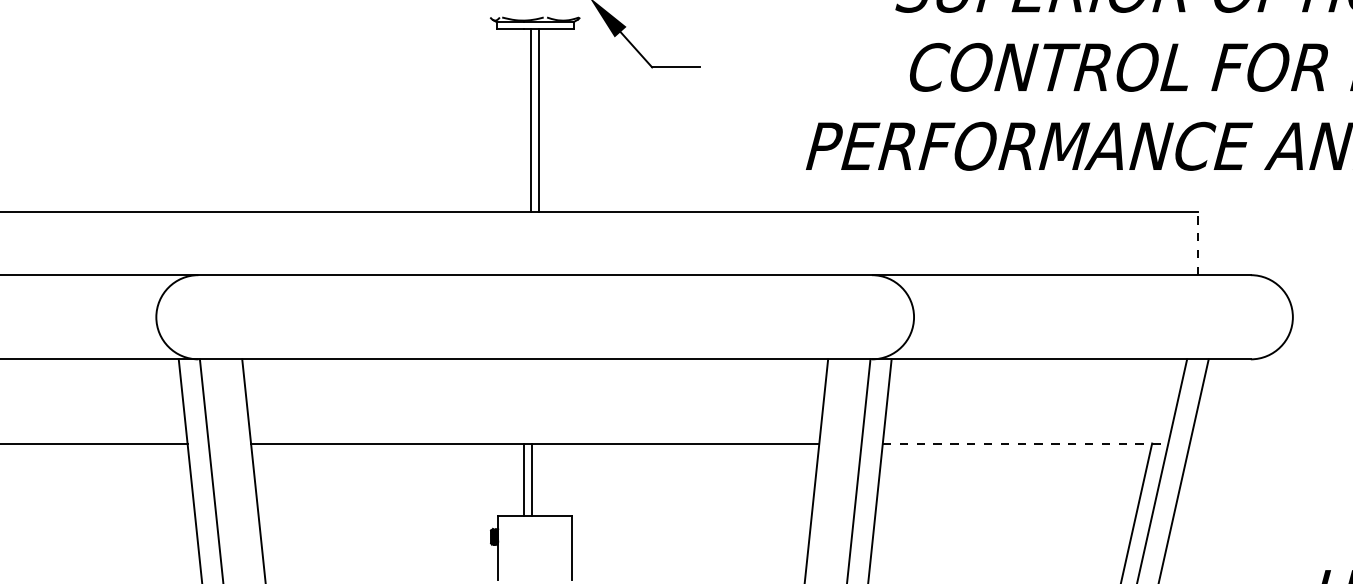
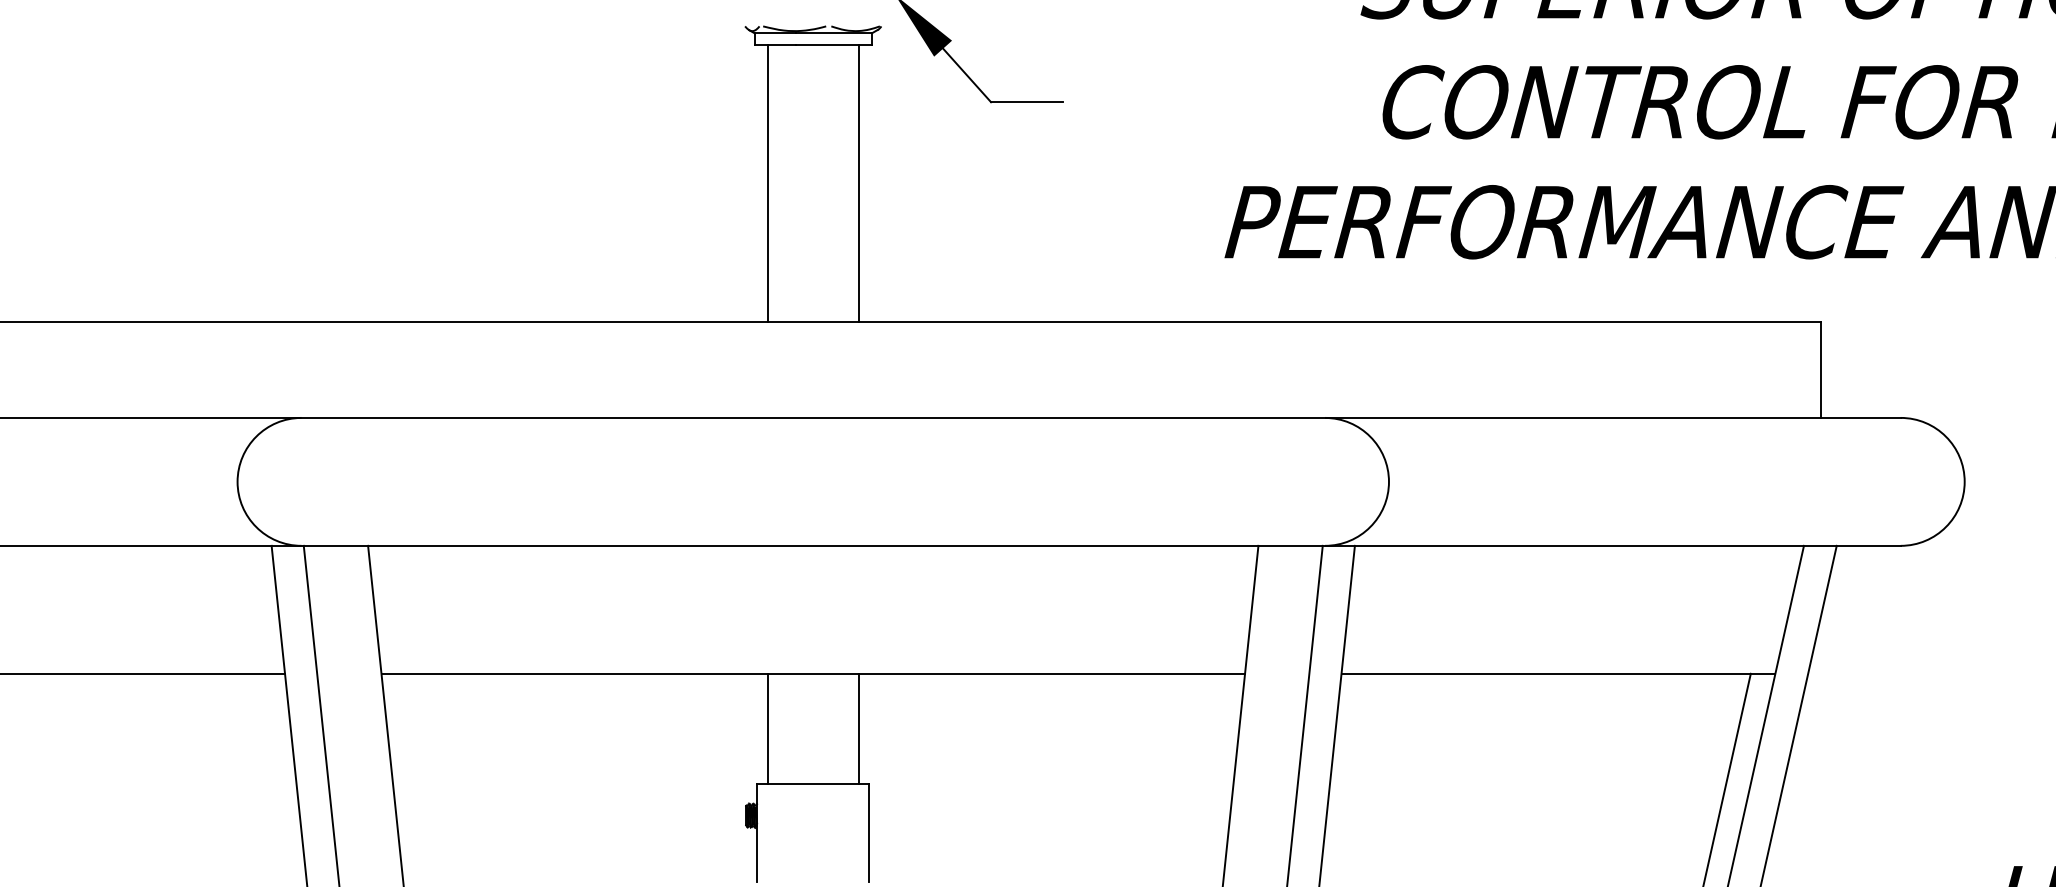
line: (531, 120) -> (768, 182), moved
line: (538, 120) -> (857, 182), moved
line: (1198, 243) -> (1821, 369), dashed -> solid
line: (1025, 443) -> (1558, 673), dashed -> solid
line: (524, 479) -> (768, 728), moved
line: (531, 479) -> (857, 728), moved

